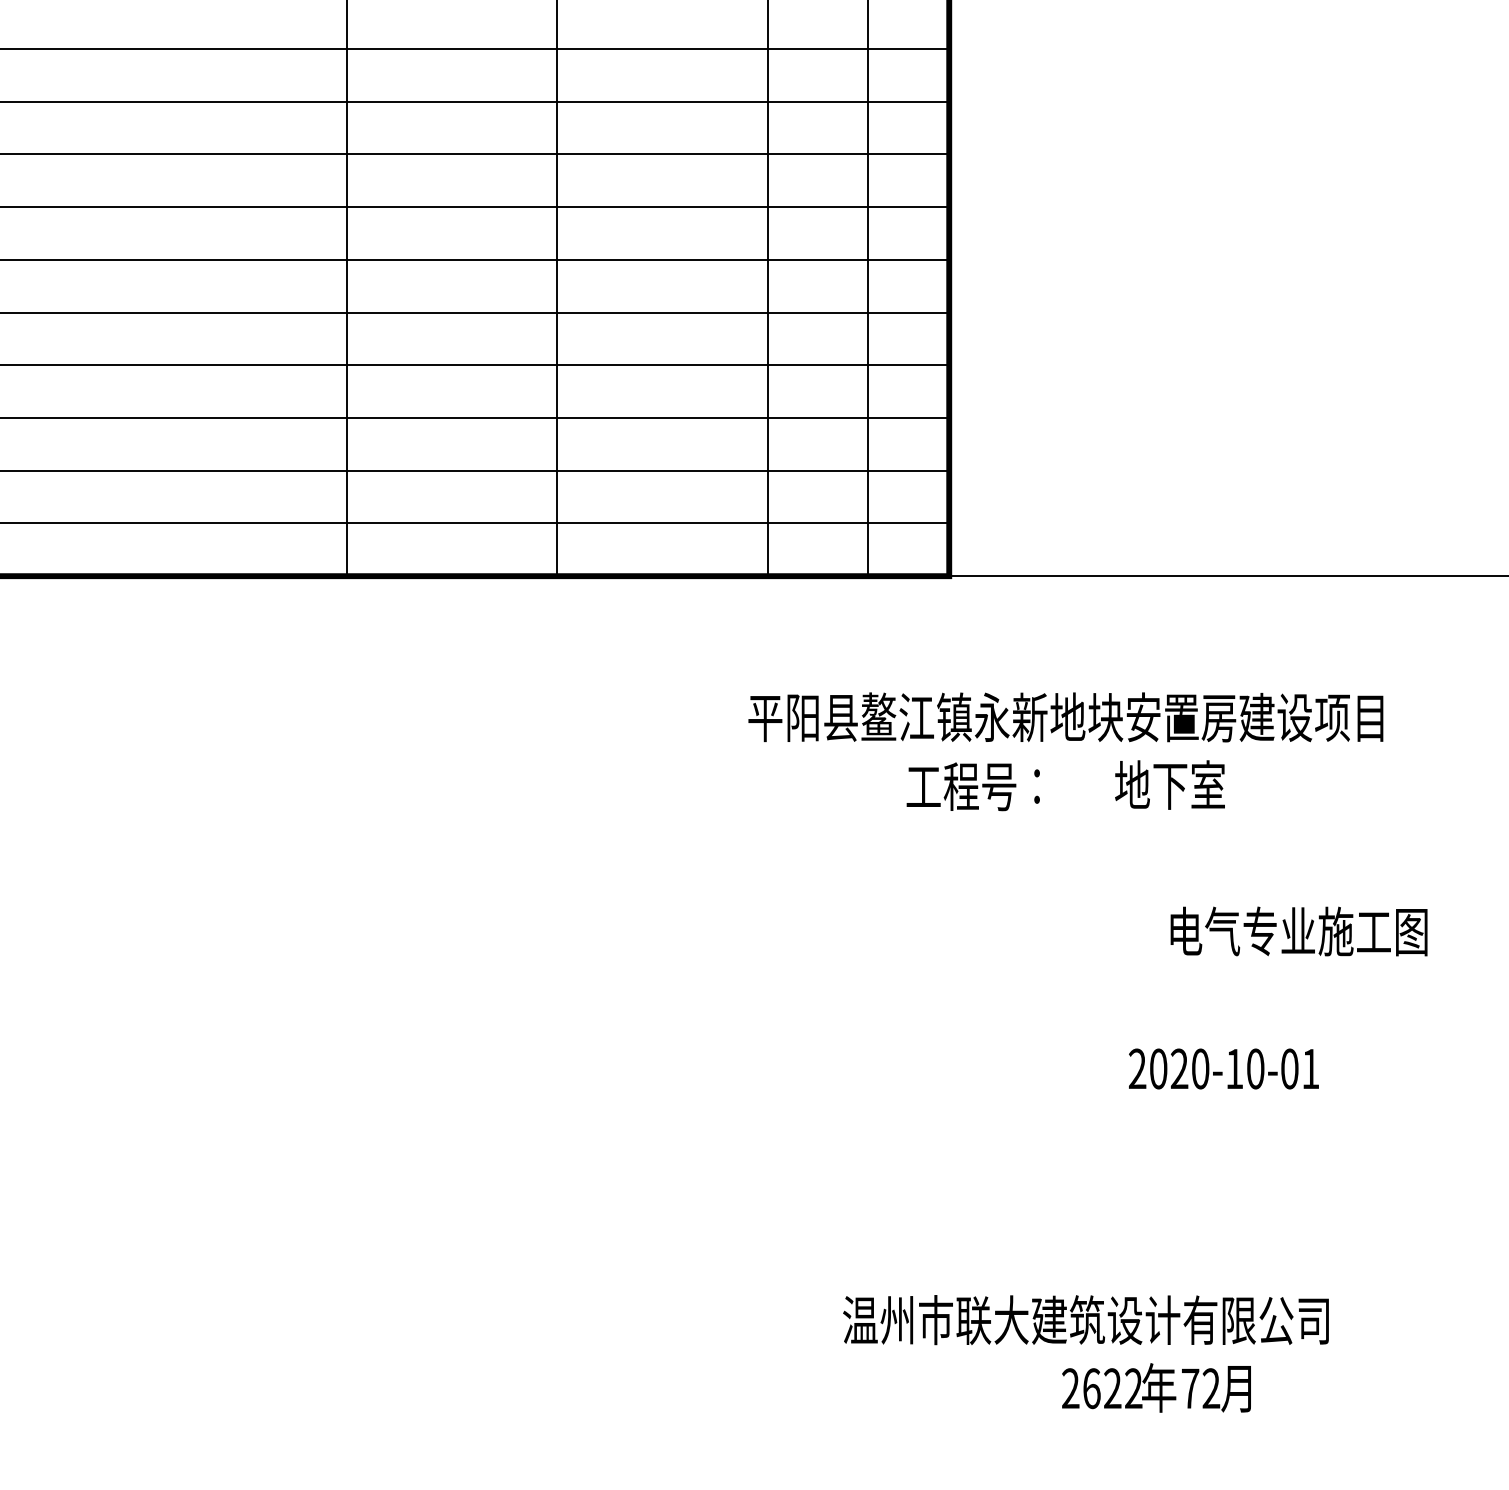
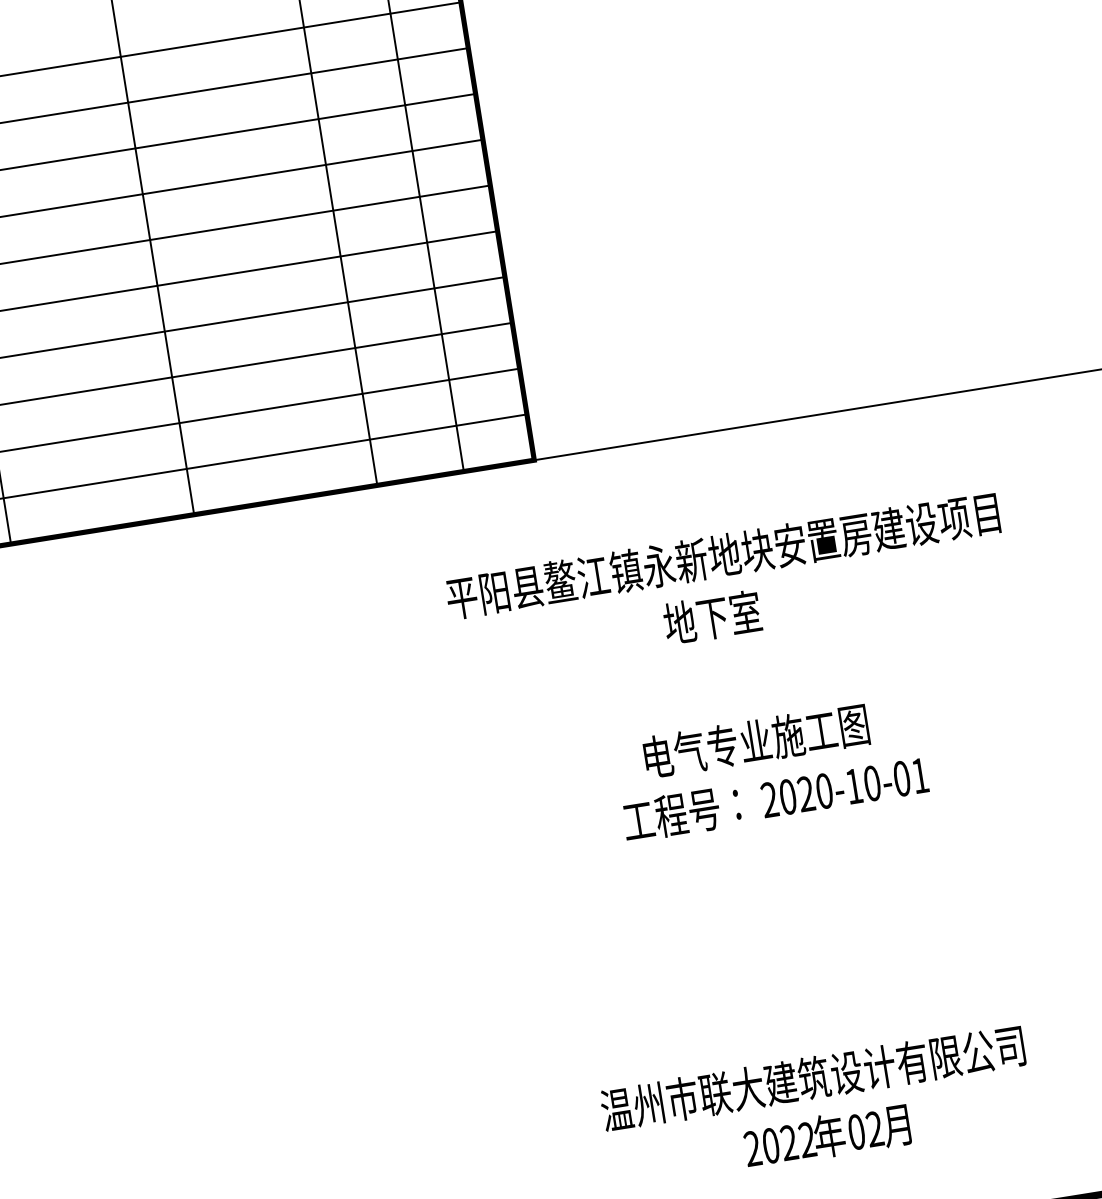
text: (1065, 717) -> (722, 555), moved
text: (1169, 784) -> (711, 617), moved
text: (972, 786) -> (681, 813), moved
text: (1298, 931) -> (755, 741), moved
text: (1223, 1068) -> (844, 787), moved
text: (1085, 1320) -> (812, 1078), moved
text: (1091, 1388) -> (770, 1145), 2622 -> 2022
text: (1190, 1388) -> (856, 1131), 72 -> 02

